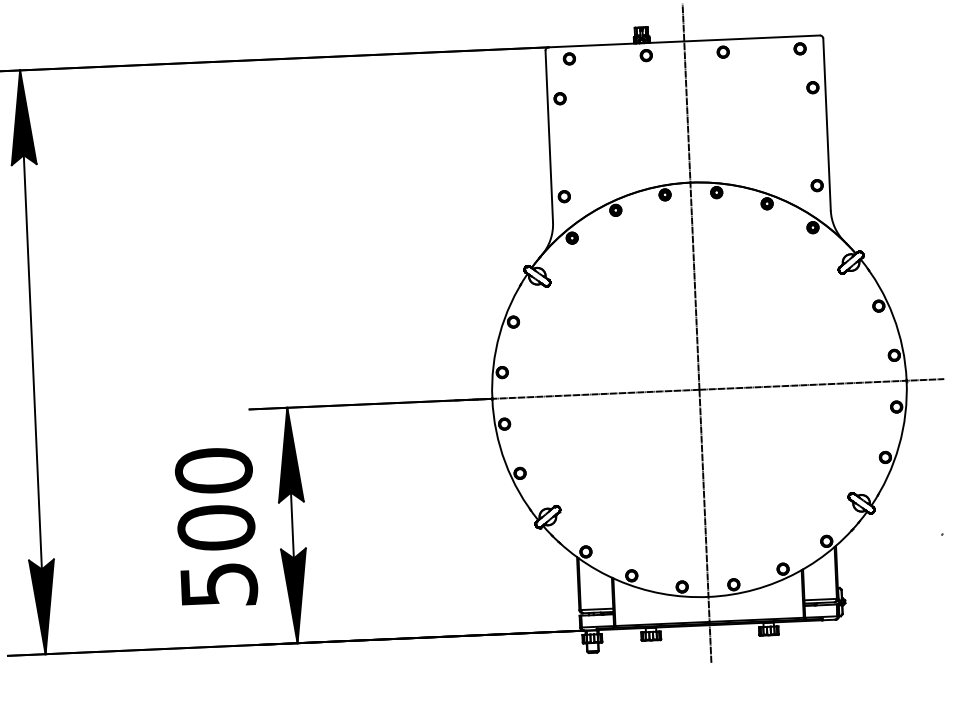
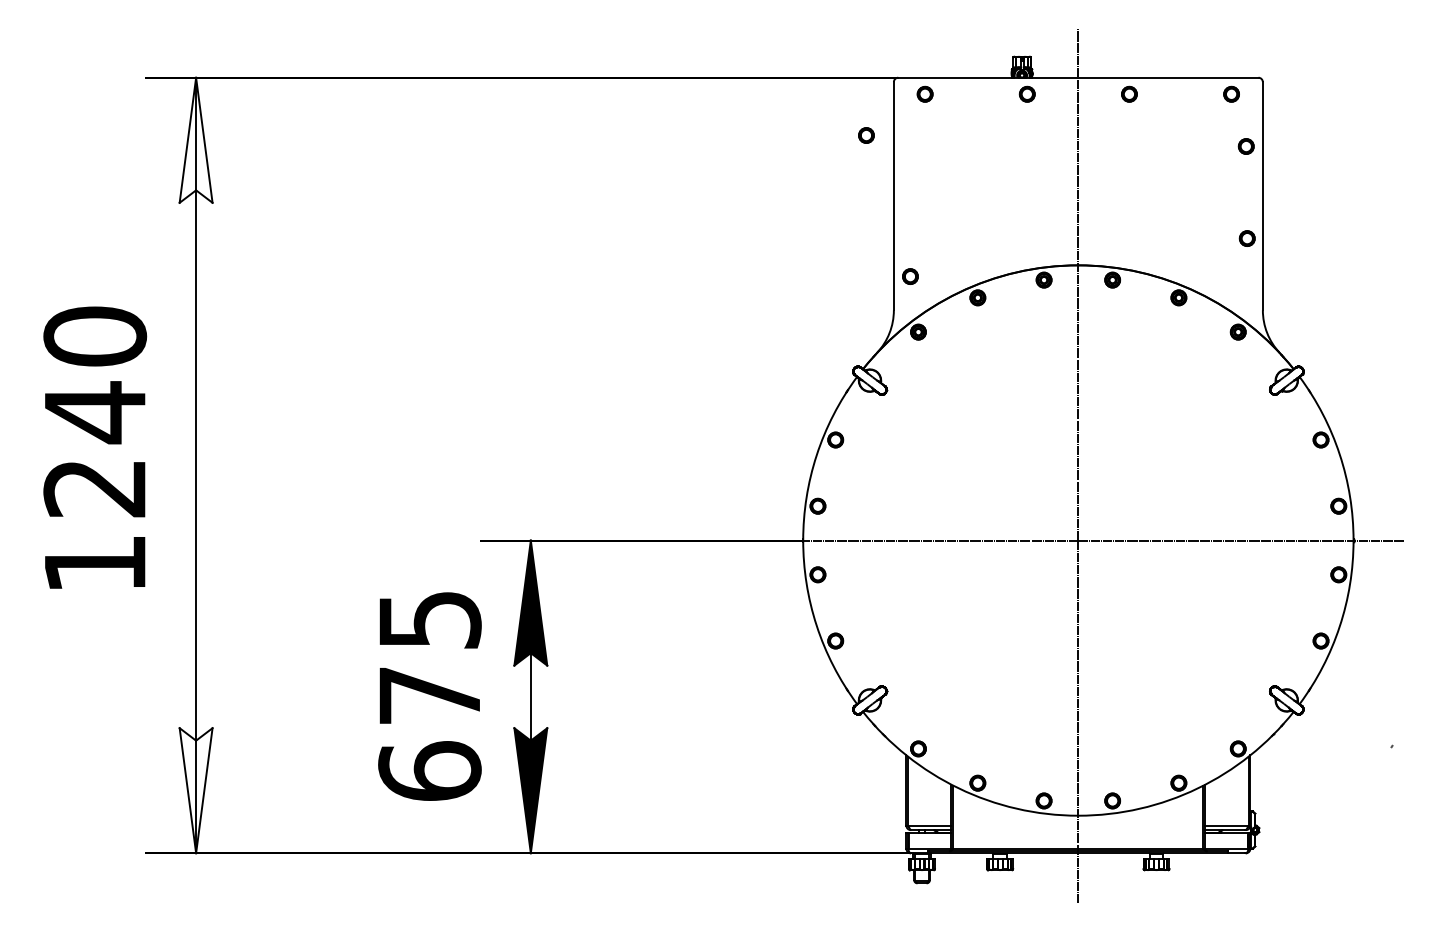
circle: (560, 98) -> (866, 135), moved
fill: (21, 116) -> (195, 139), removed
part: (816, 185) -> (1246, 238), moved
text: (216, 527) -> (429, 694), 500 -> 675
fill: (43, 606) -> (195, 790), removed

